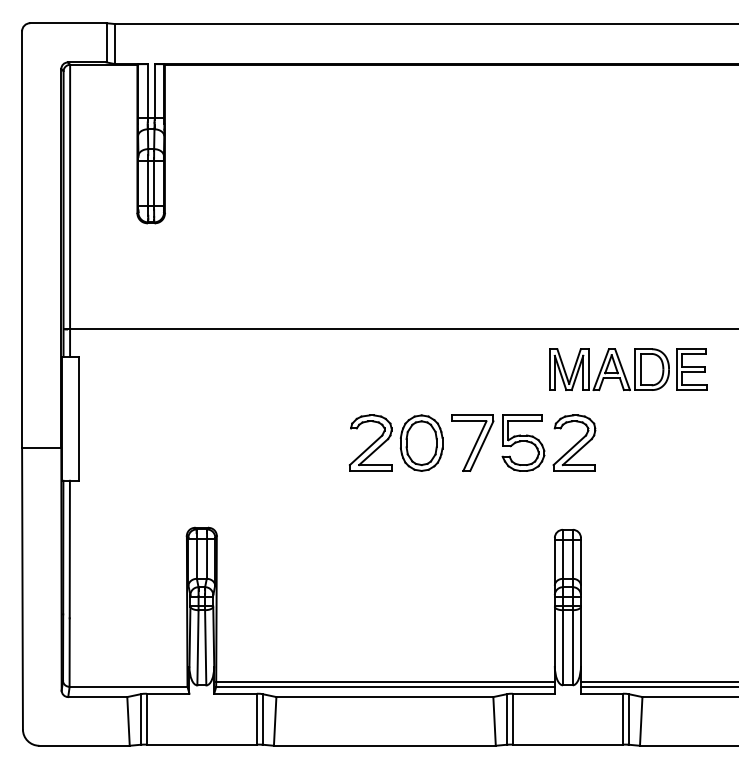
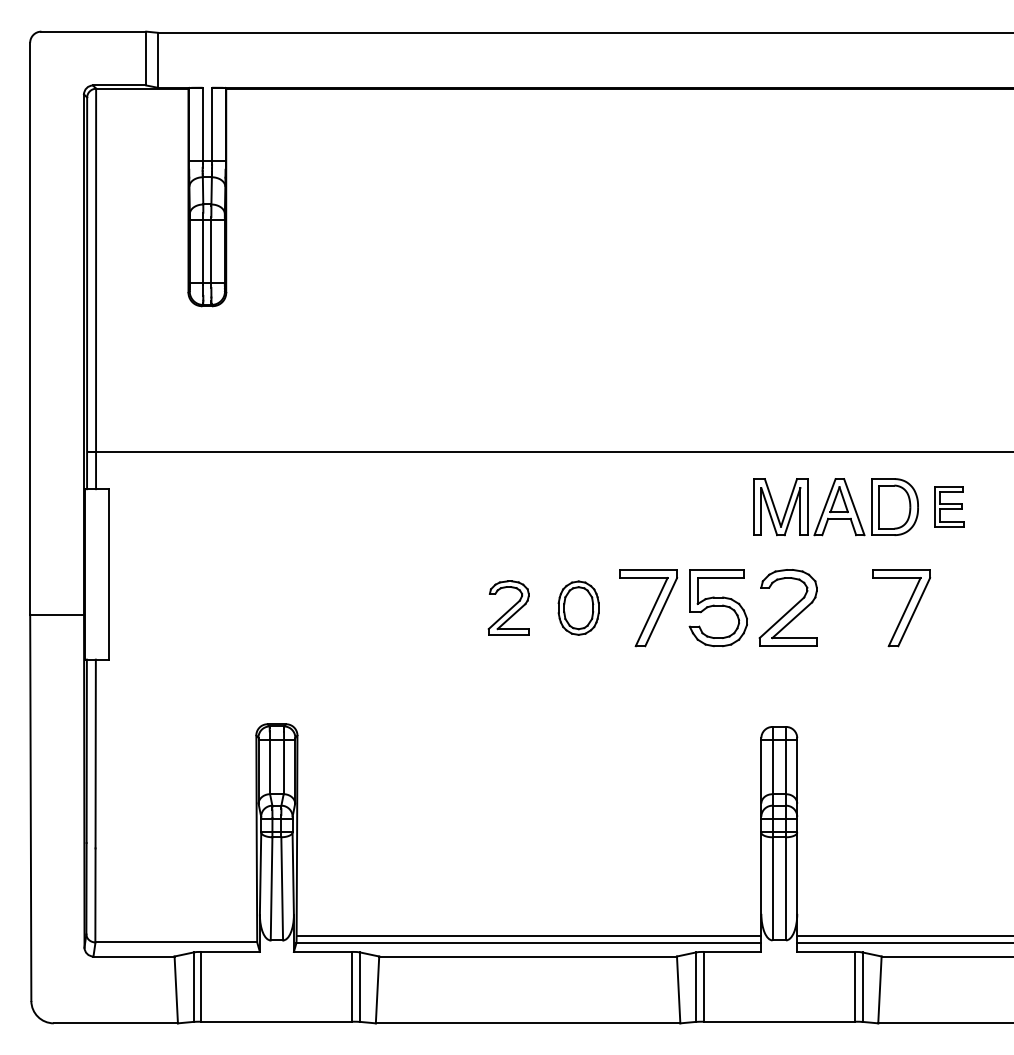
part: (691, 369) -> (949, 506), size x0.7
part: (370, 442) -> (508, 607), size x0.7
part: (421, 443) -> (578, 608), size x0.7
part: (656, 443) -> (901, 608), added

